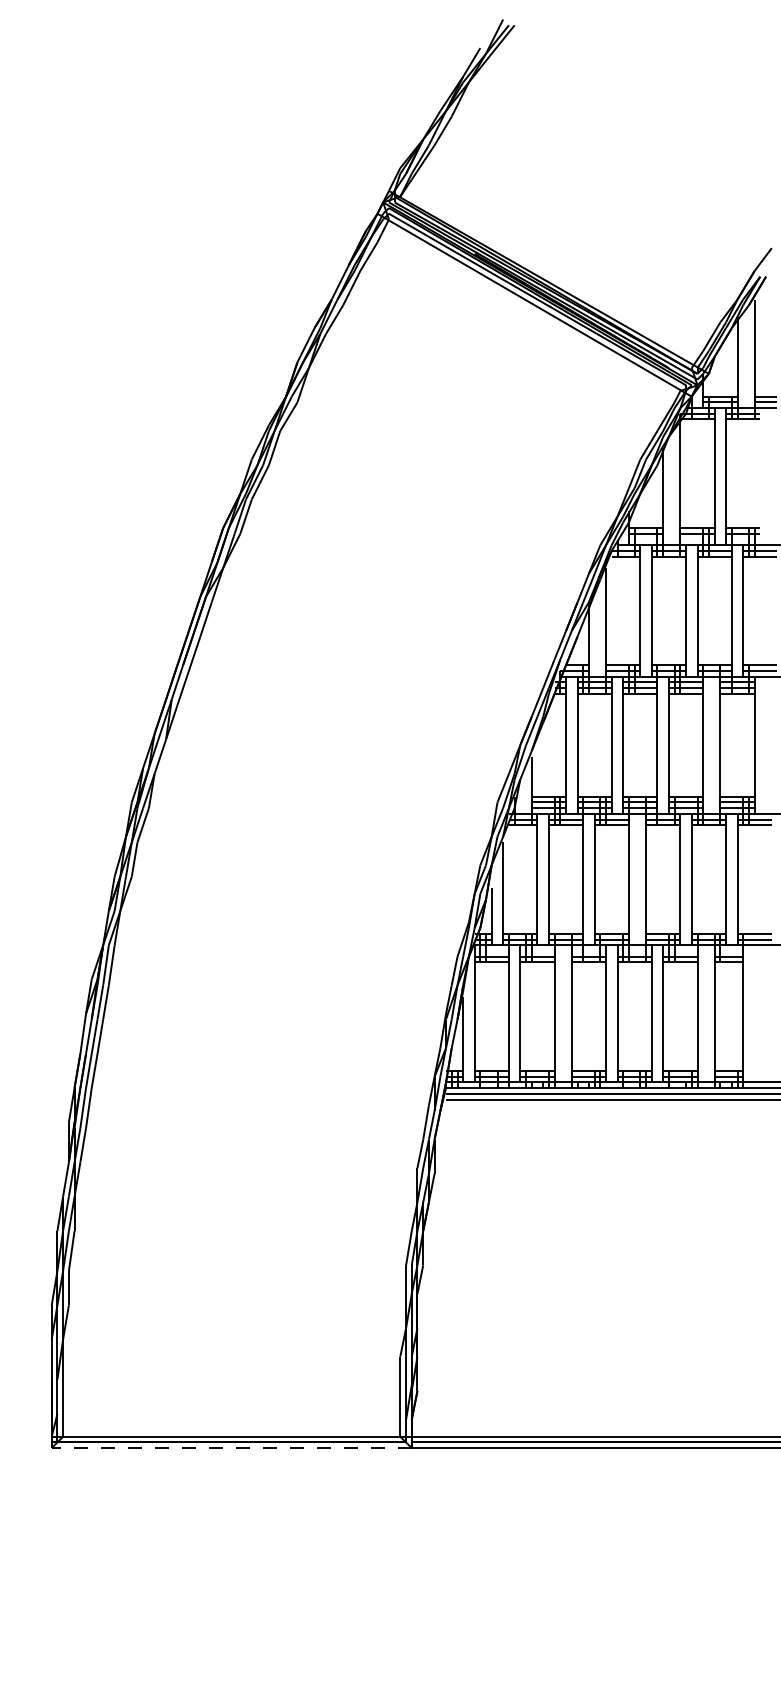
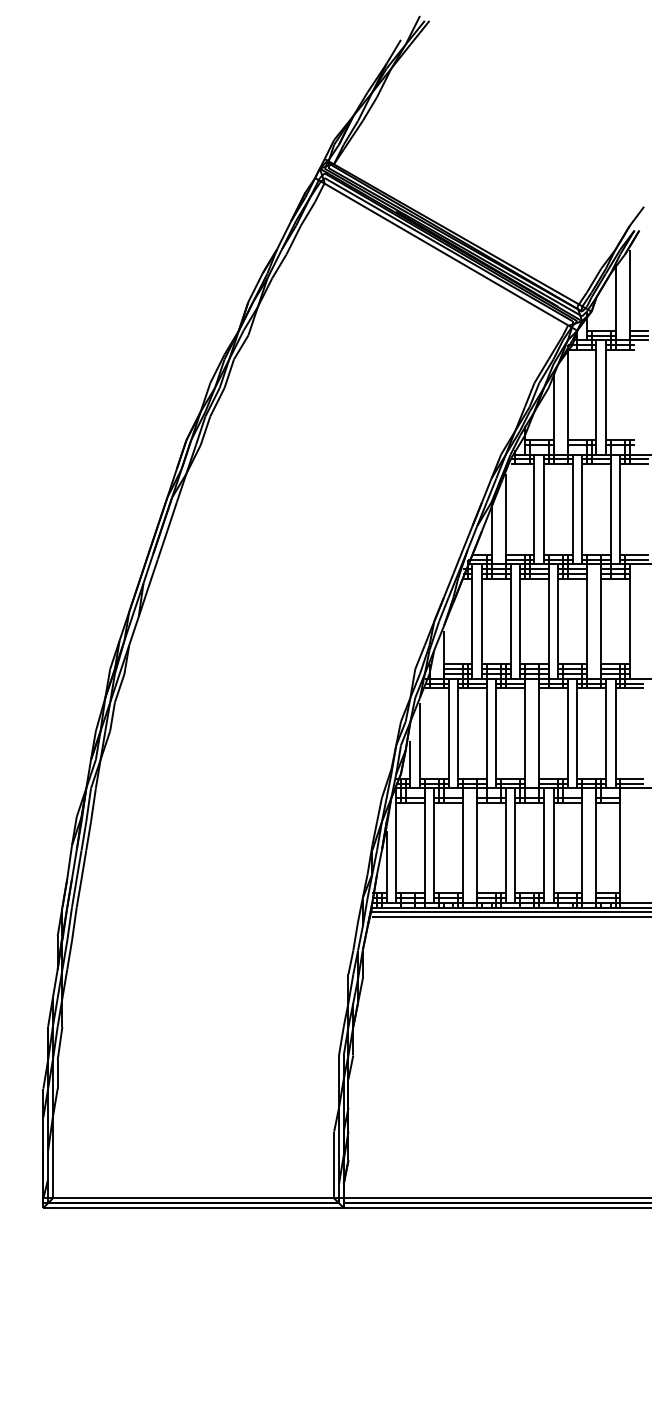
line: (231, 1448) -> (193, 1208), dashed -> solid

